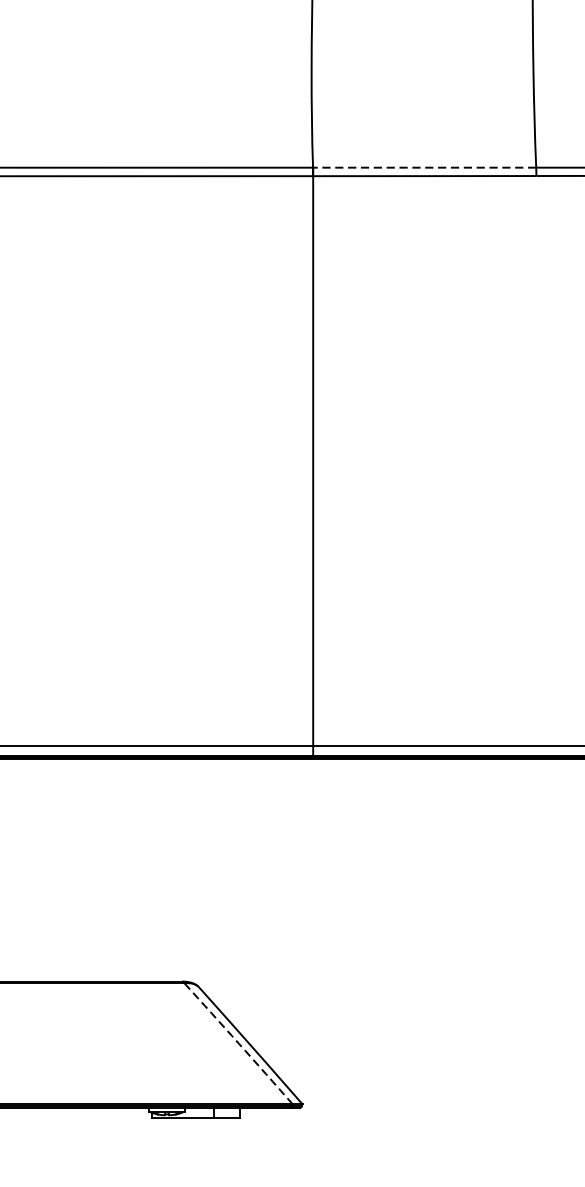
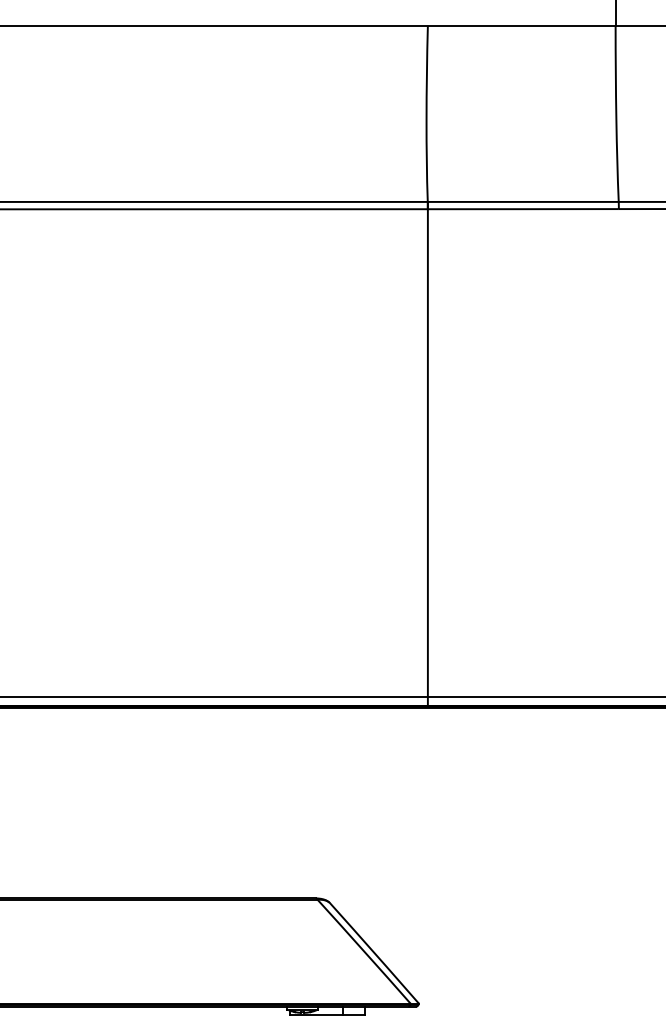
line: (423, 167) -> (522, 201), dashed -> solid
arc: (239, 1043) -> (364, 951), dashed -> solid

